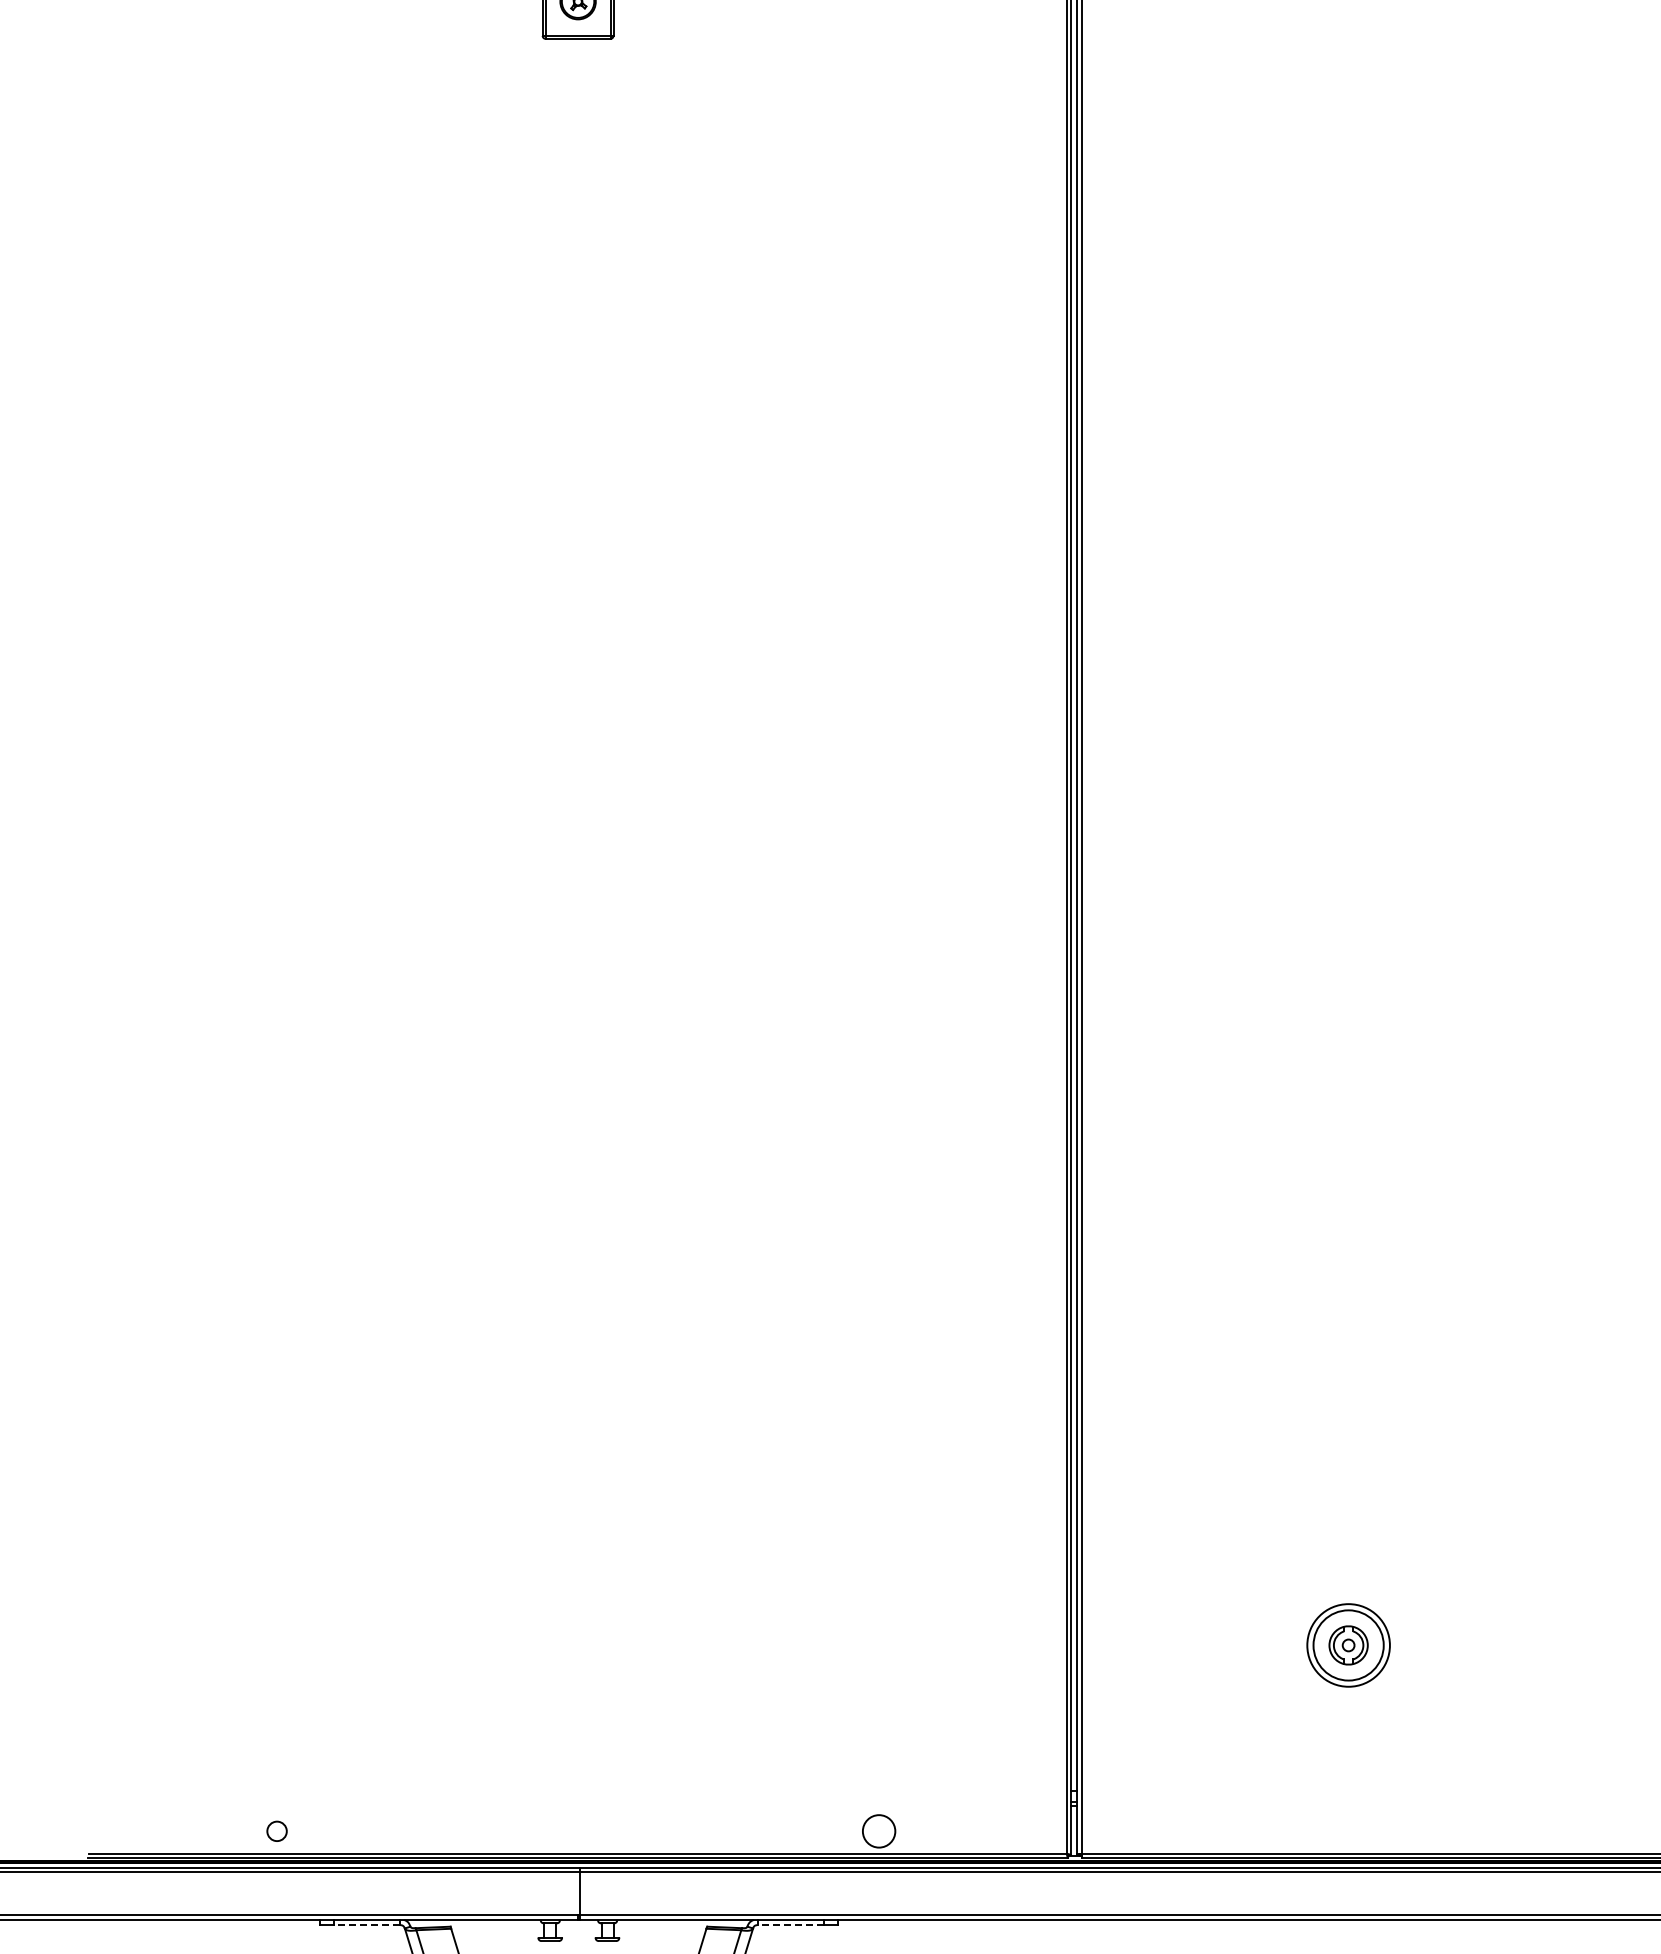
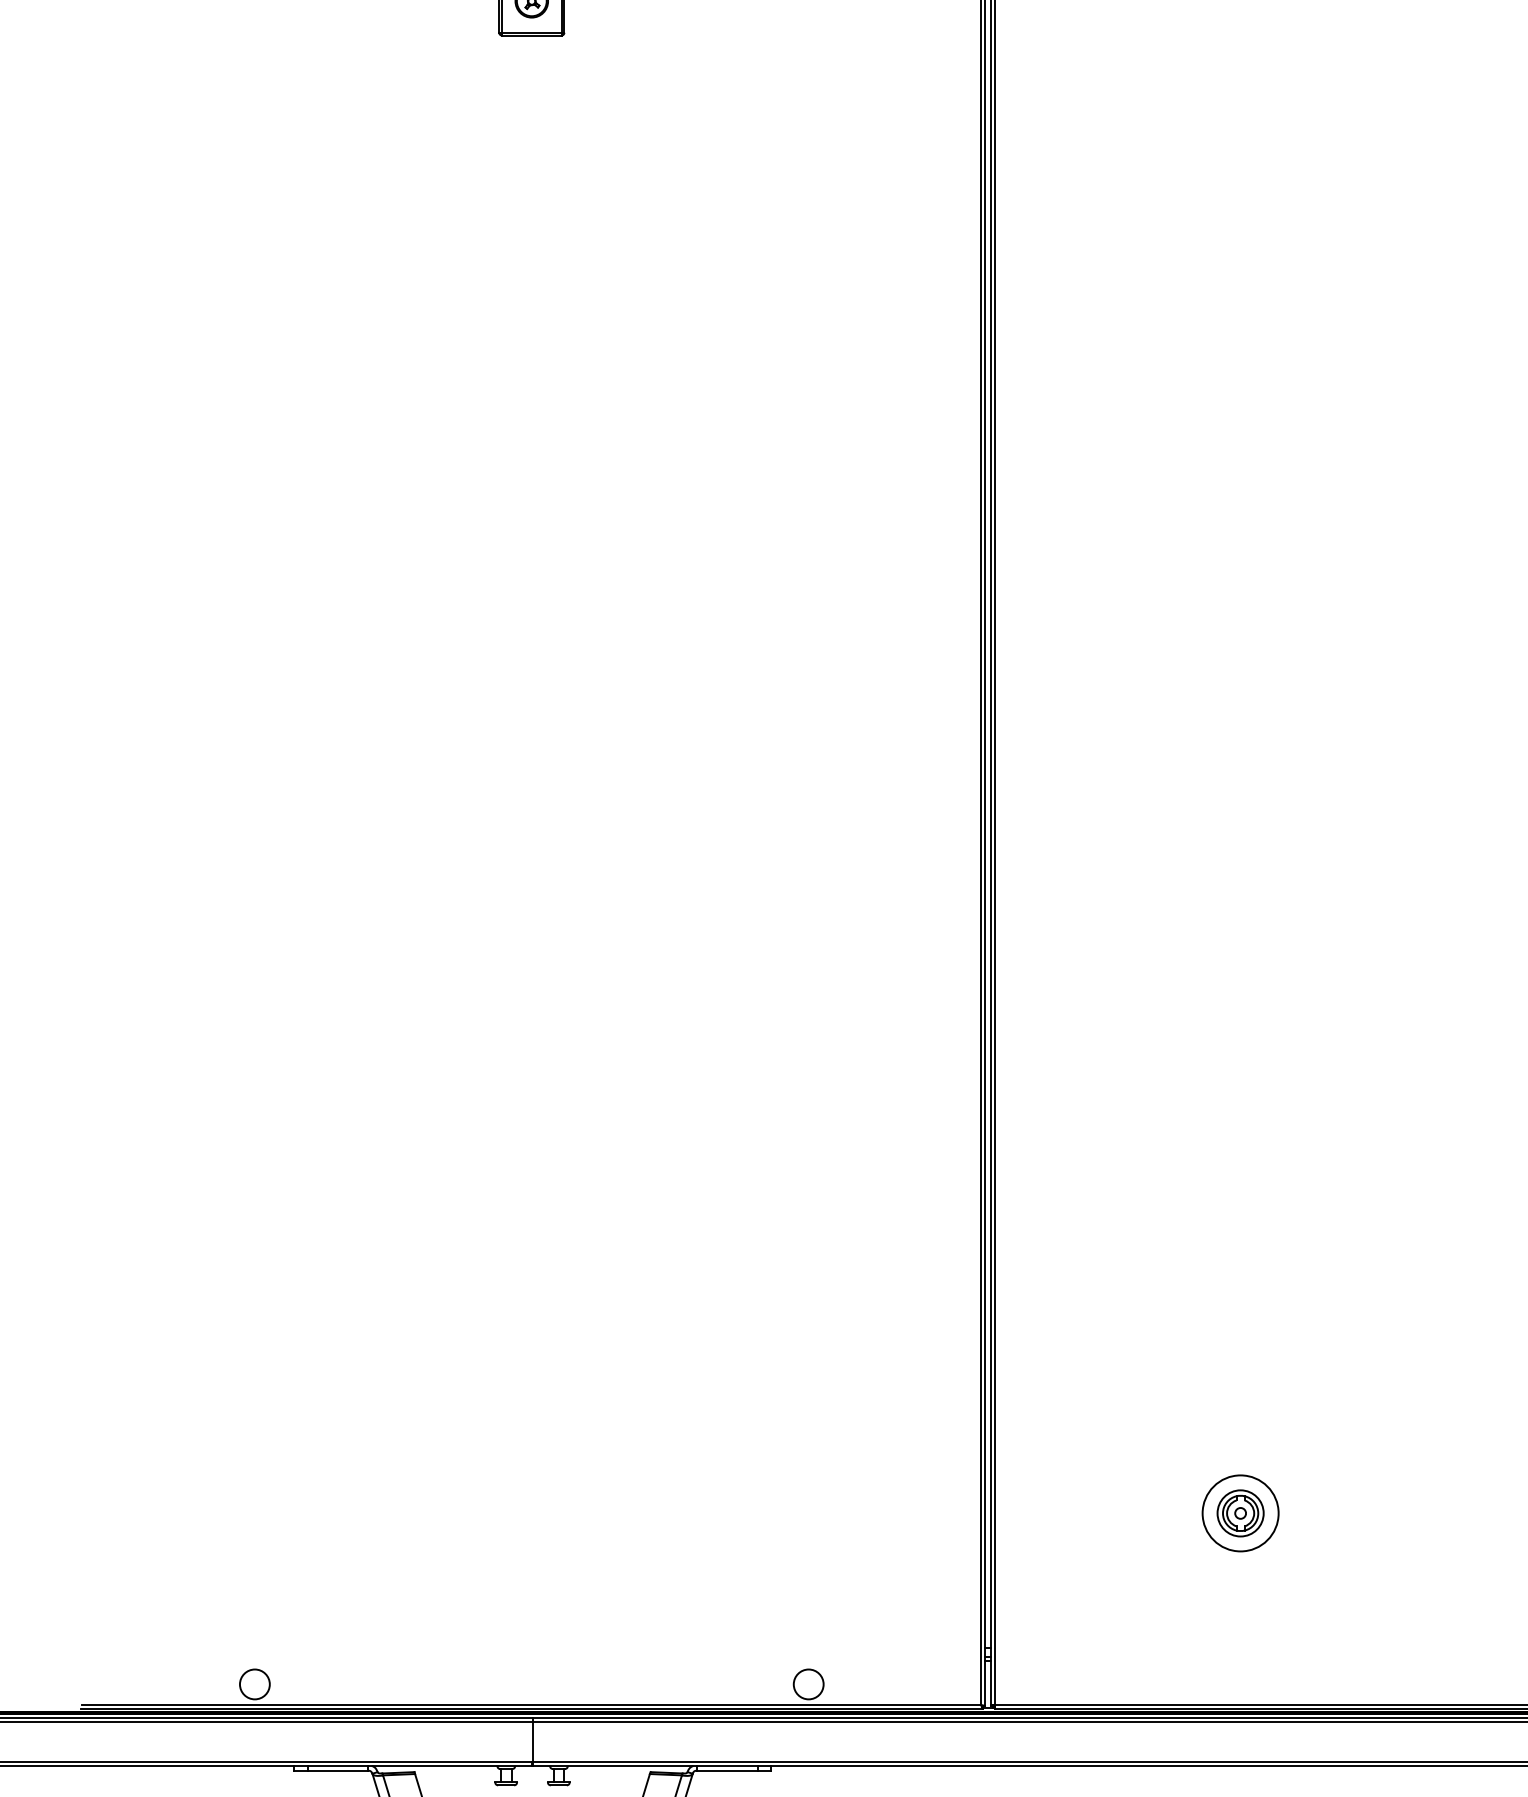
circle: (1348, 1645) -> (1240, 1513), size x0.71
circle: (276, 1831) -> (254, 1684), size x1.67
line: (367, 1924) -> (338, 1770), dashed -> solid
line: (790, 1924) -> (727, 1770), dashed -> solid

